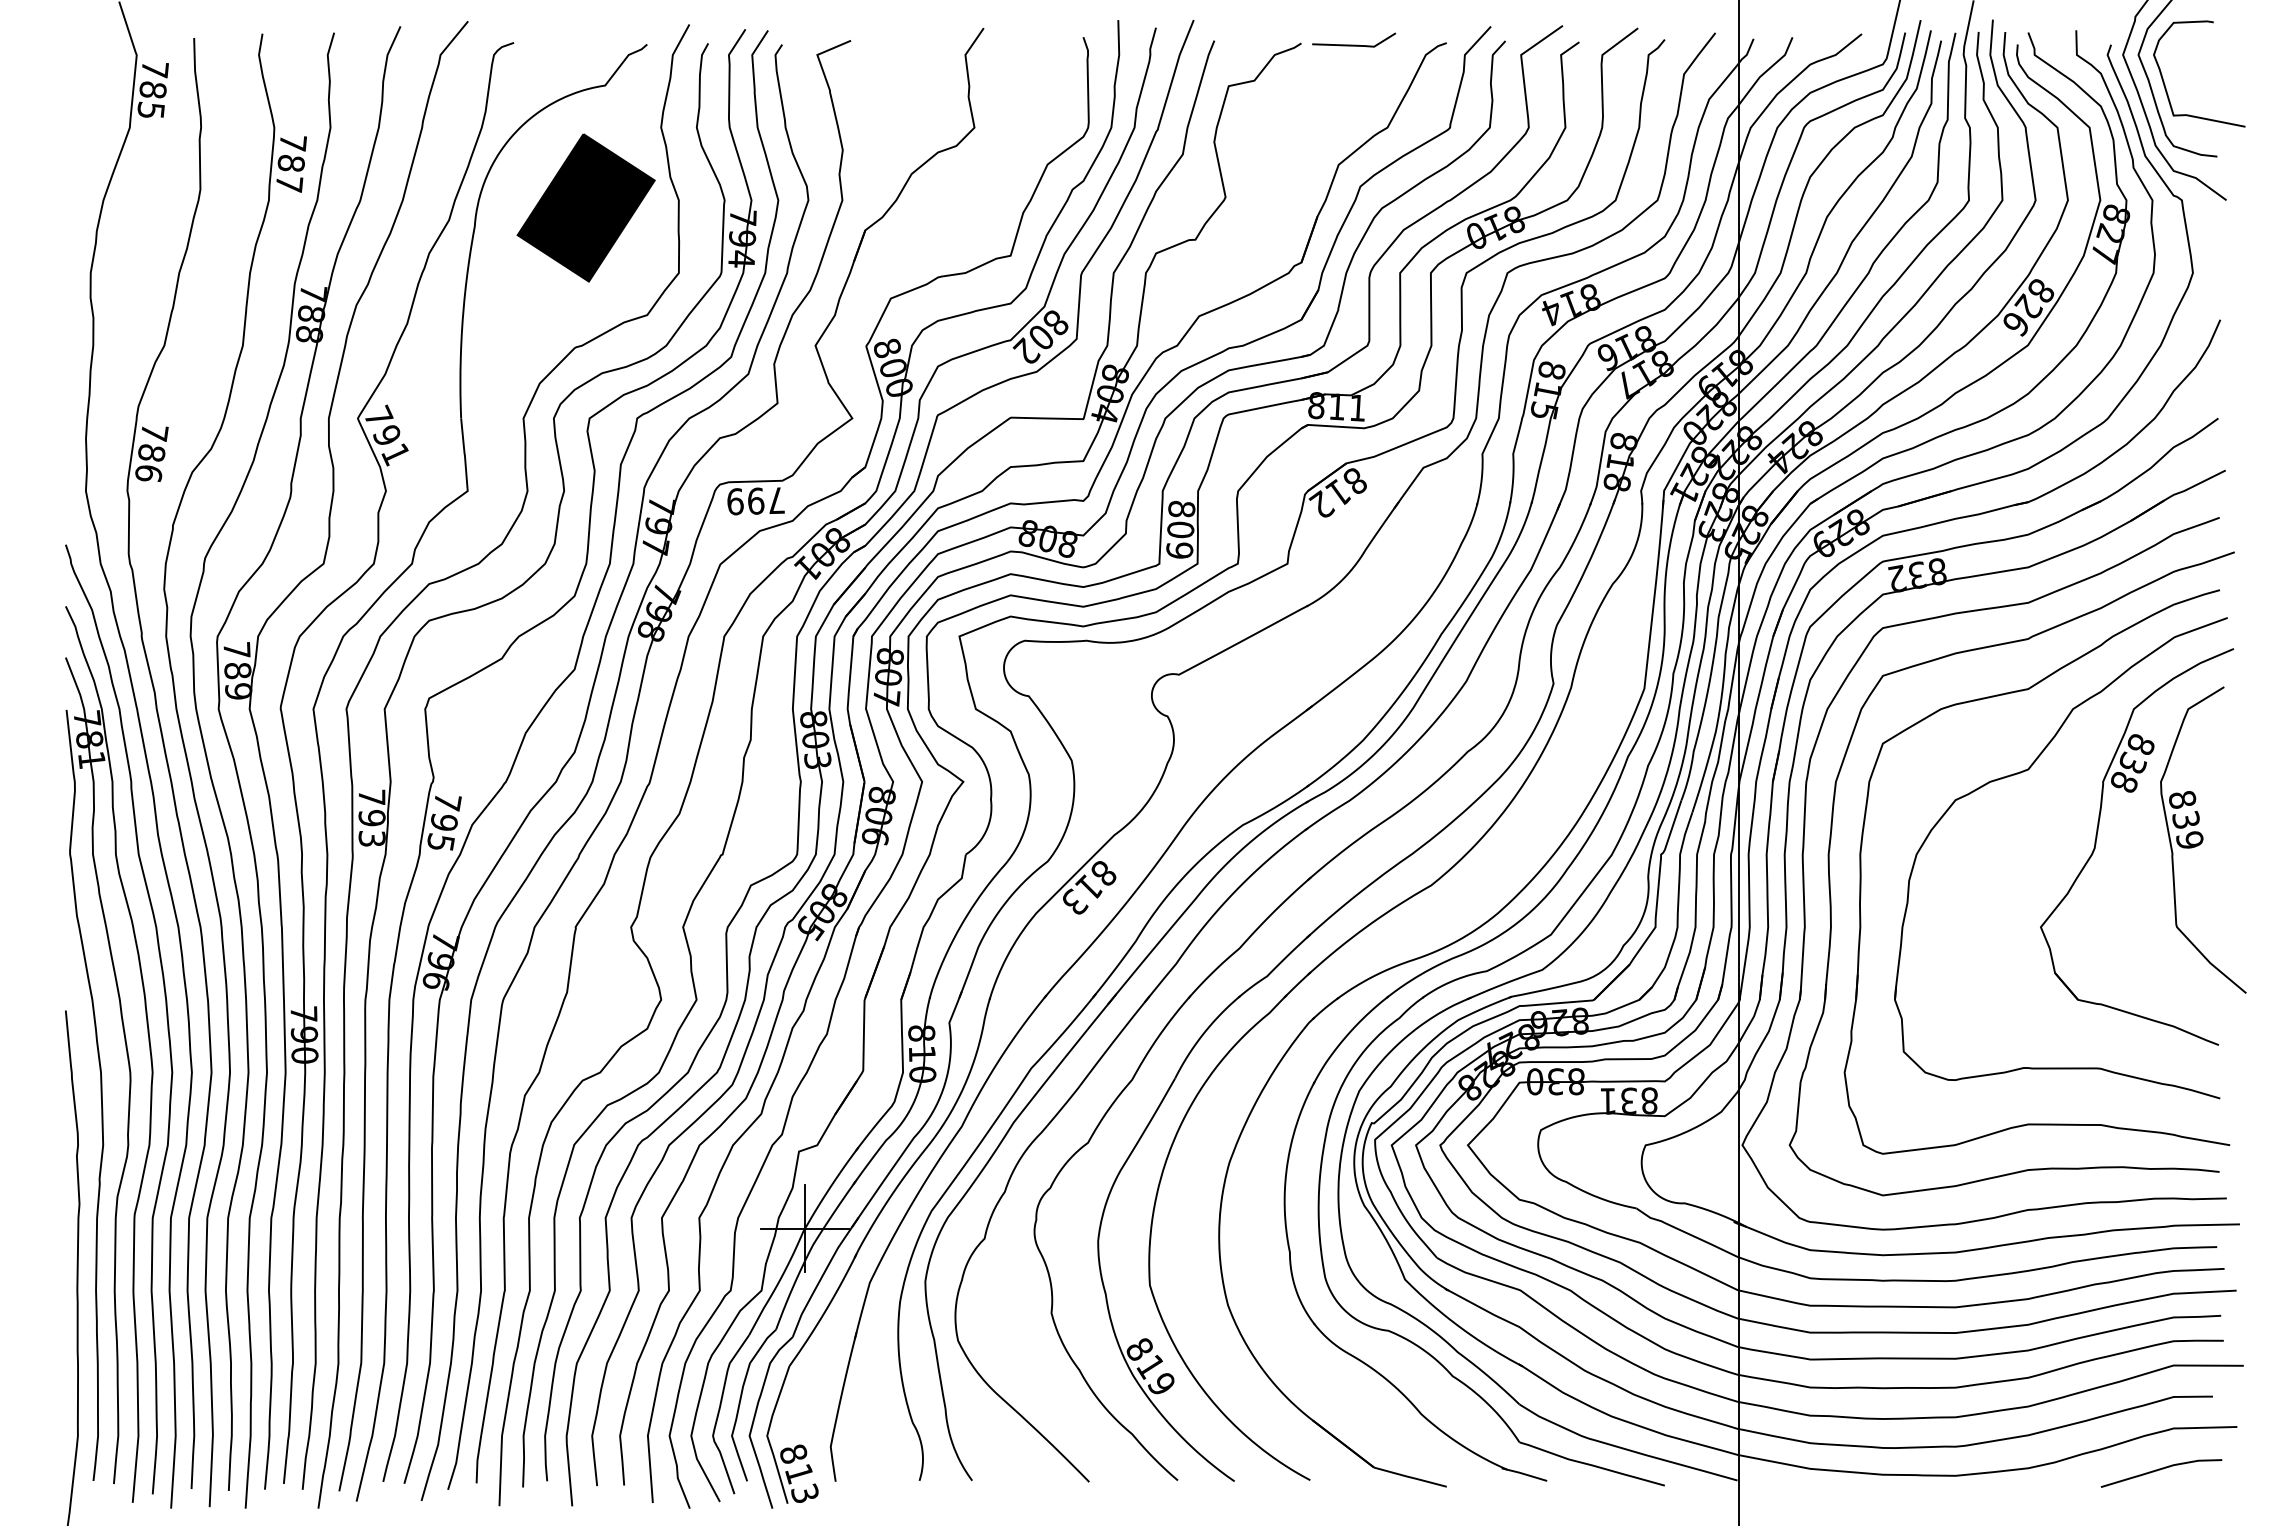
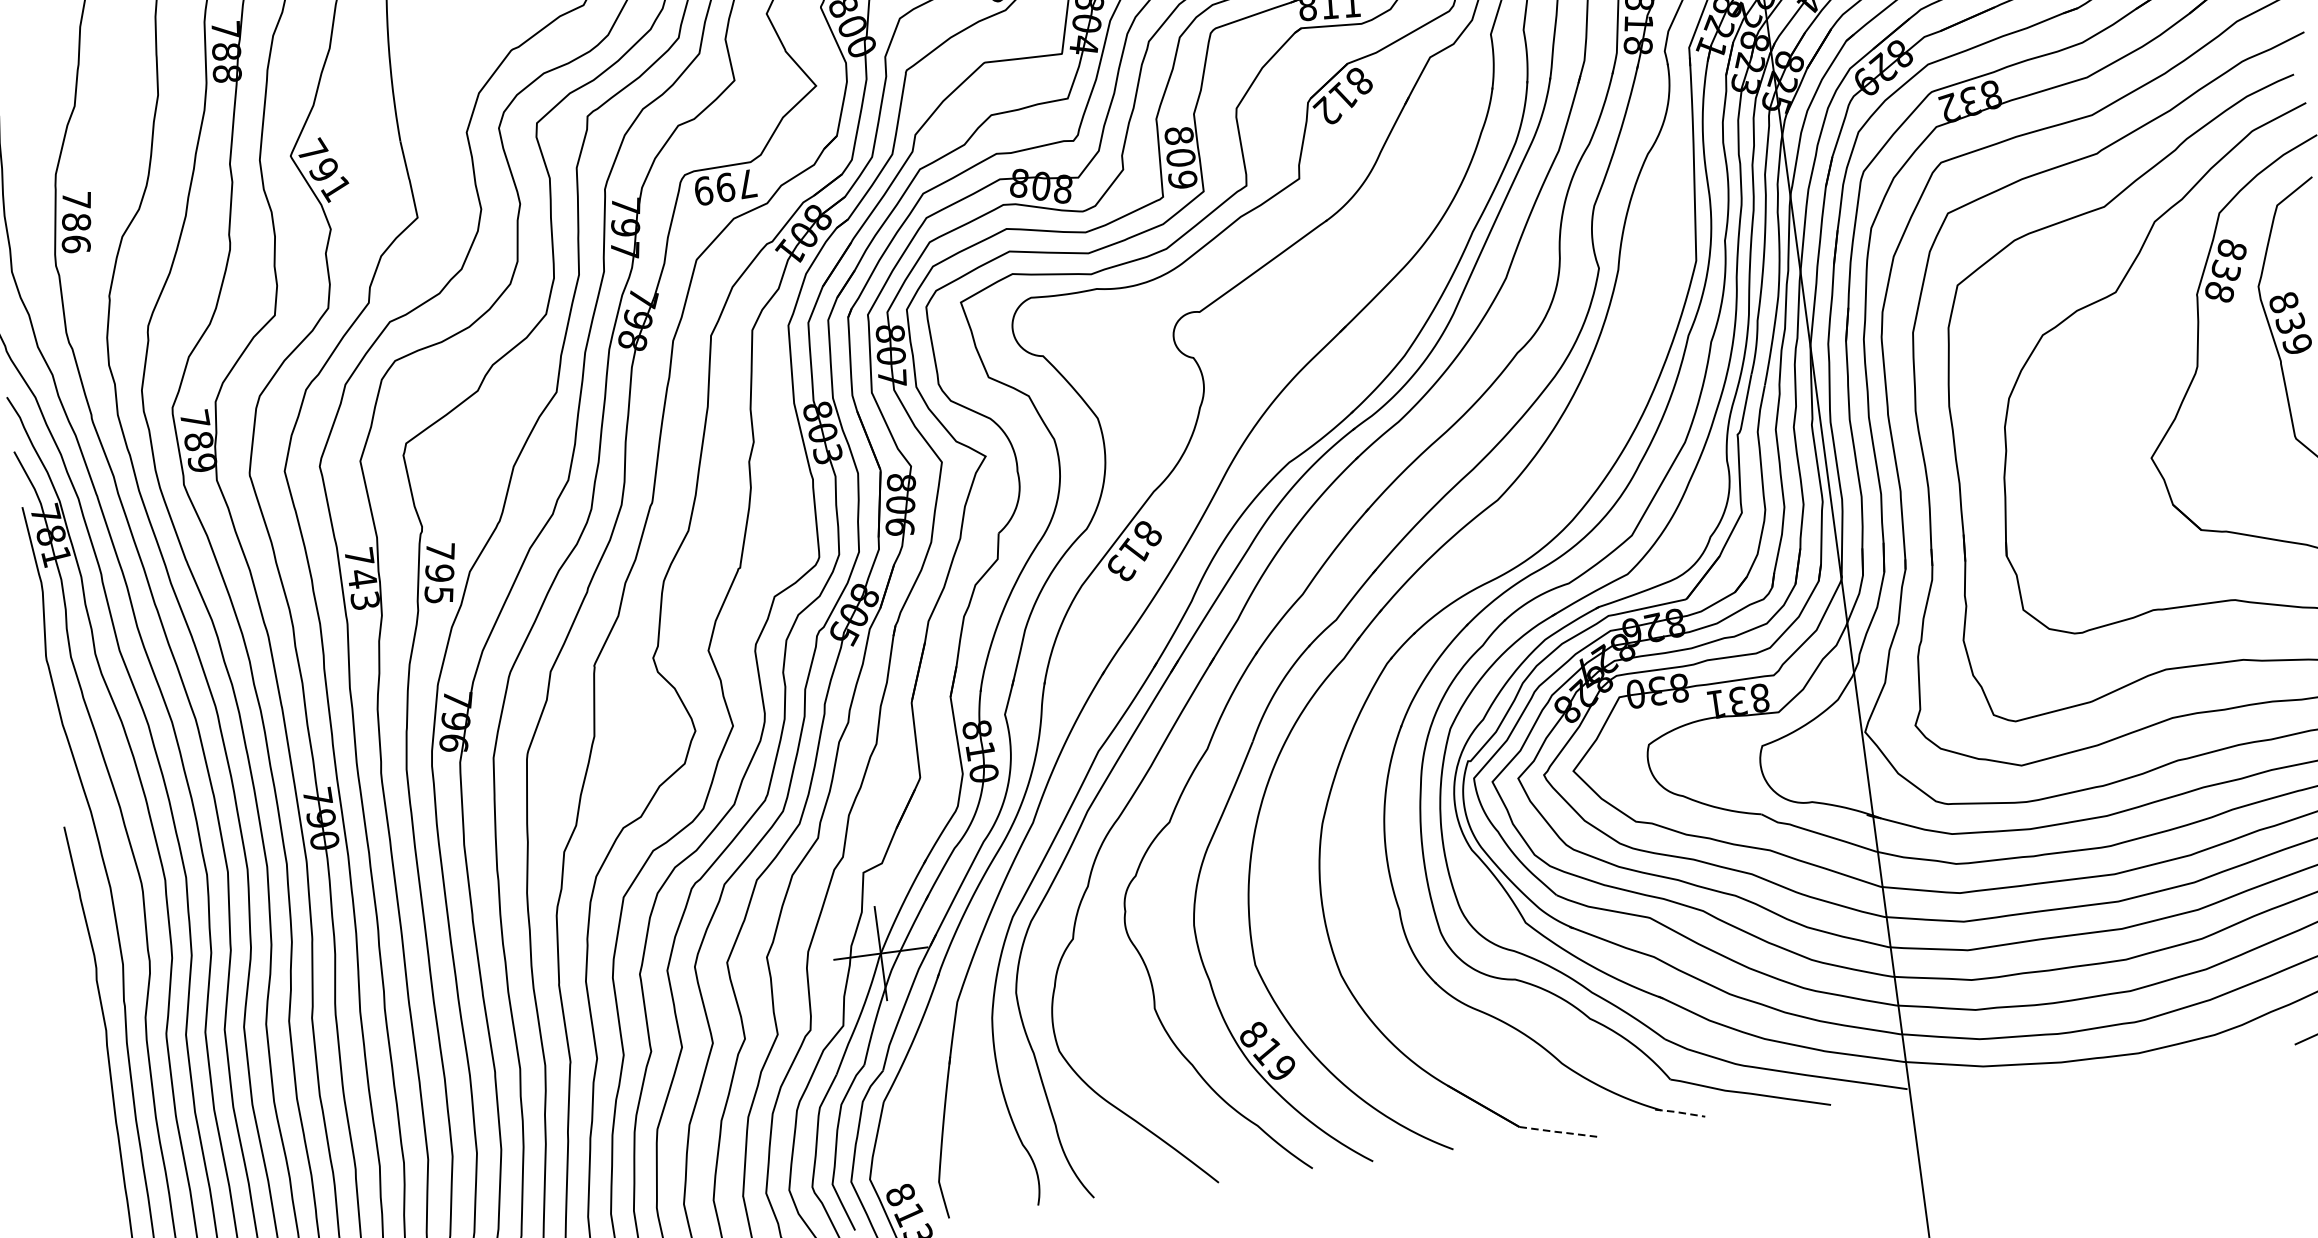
text: (371, 817) -> (361, 578), 793 -> 743
line: (1524, 1474) -> (1680, 1113), solid -> dashed
line: (1410, 1477) -> (1559, 1132), solid -> dashed

